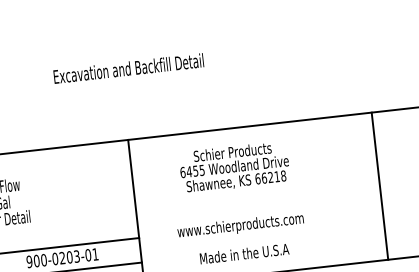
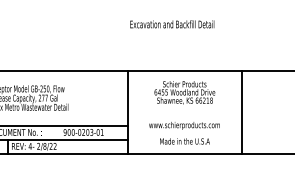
text: (129, 68) -> (172, 24), moved
line: (380, 184) -> (242, 111), moved

